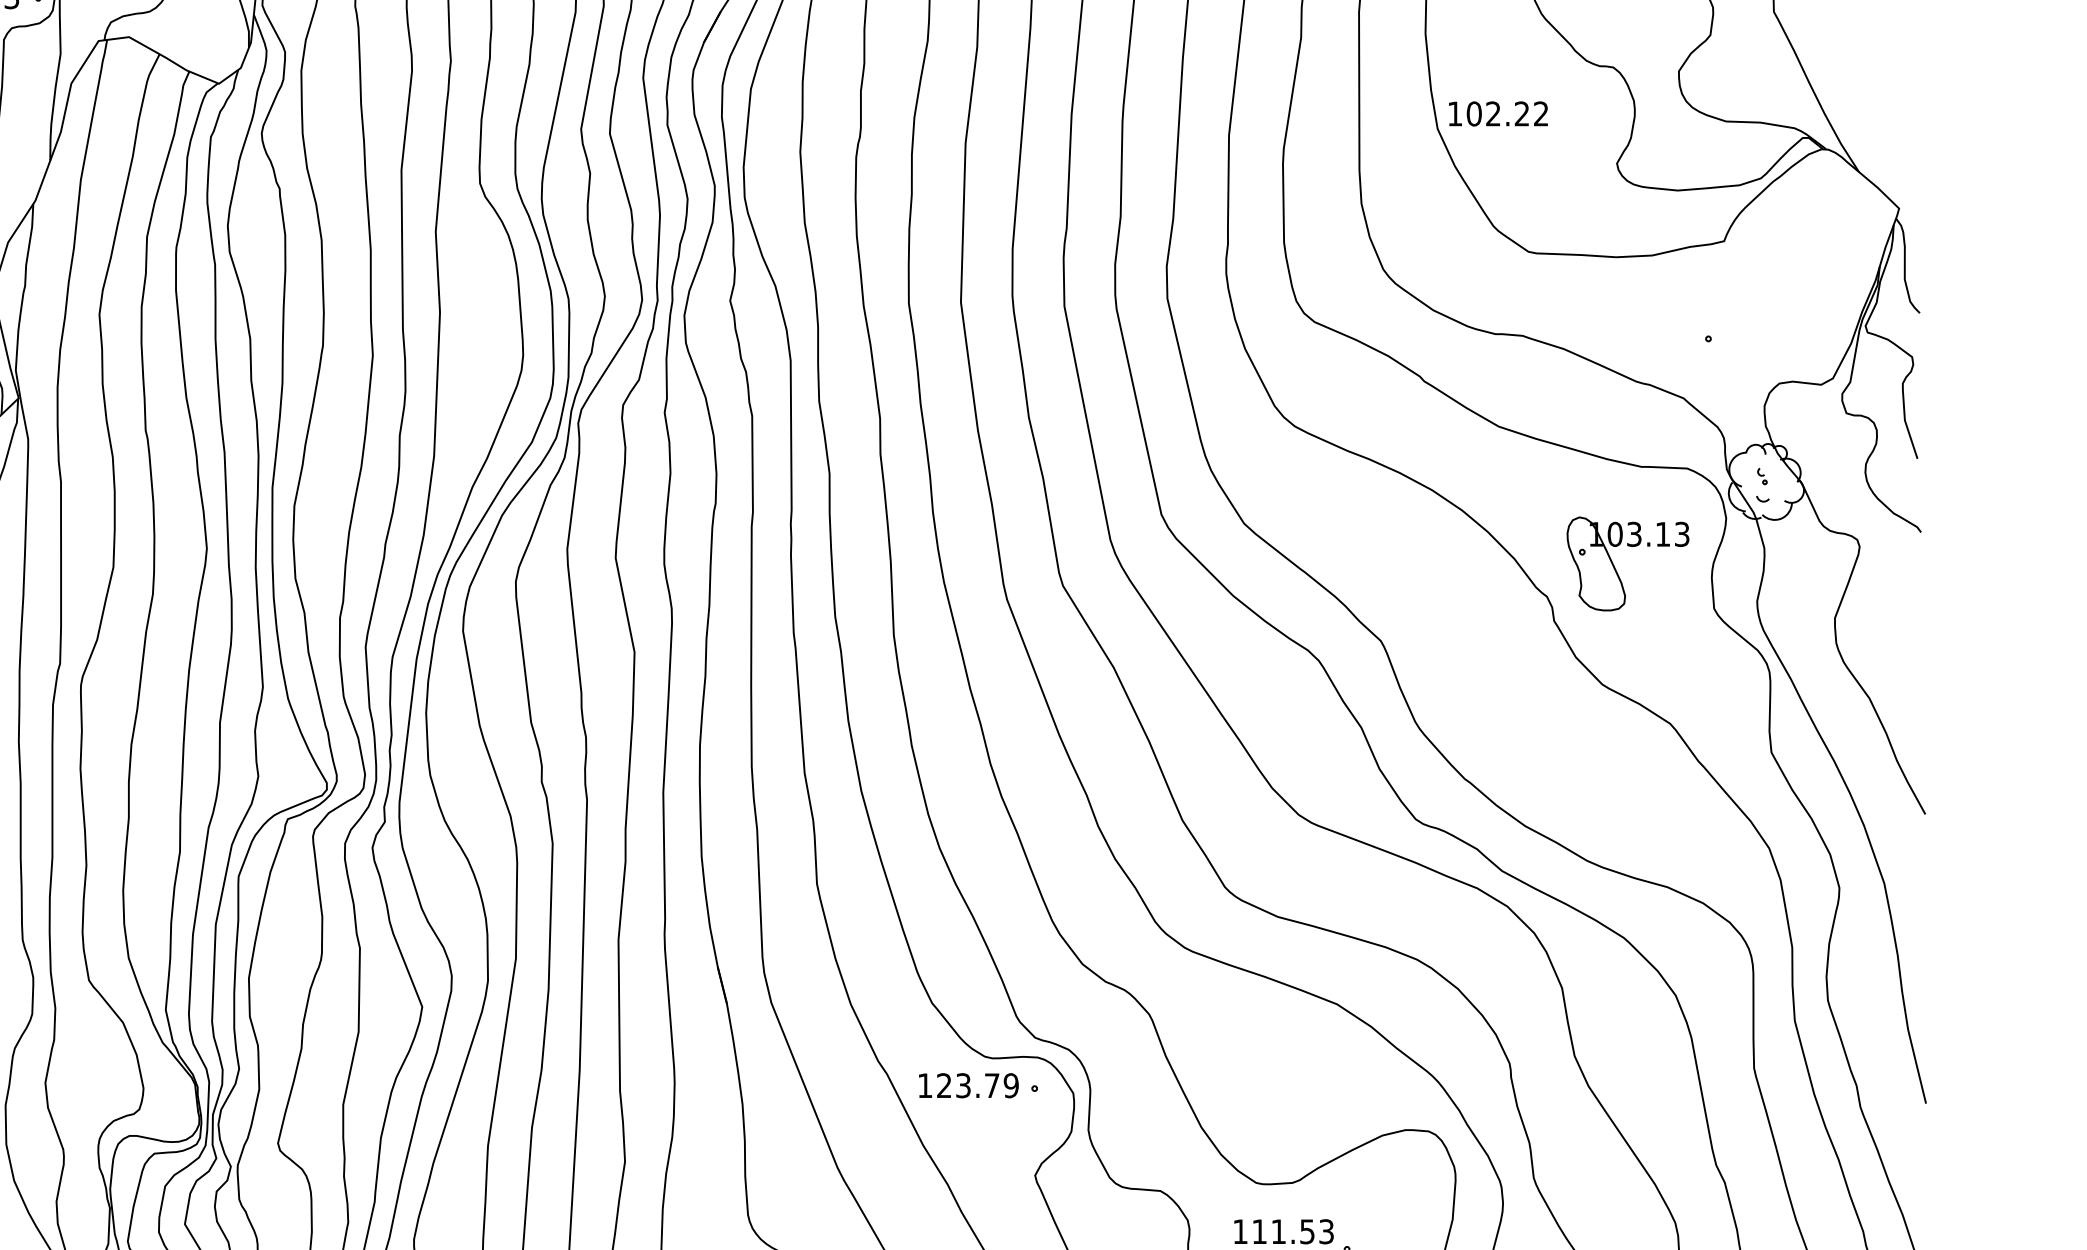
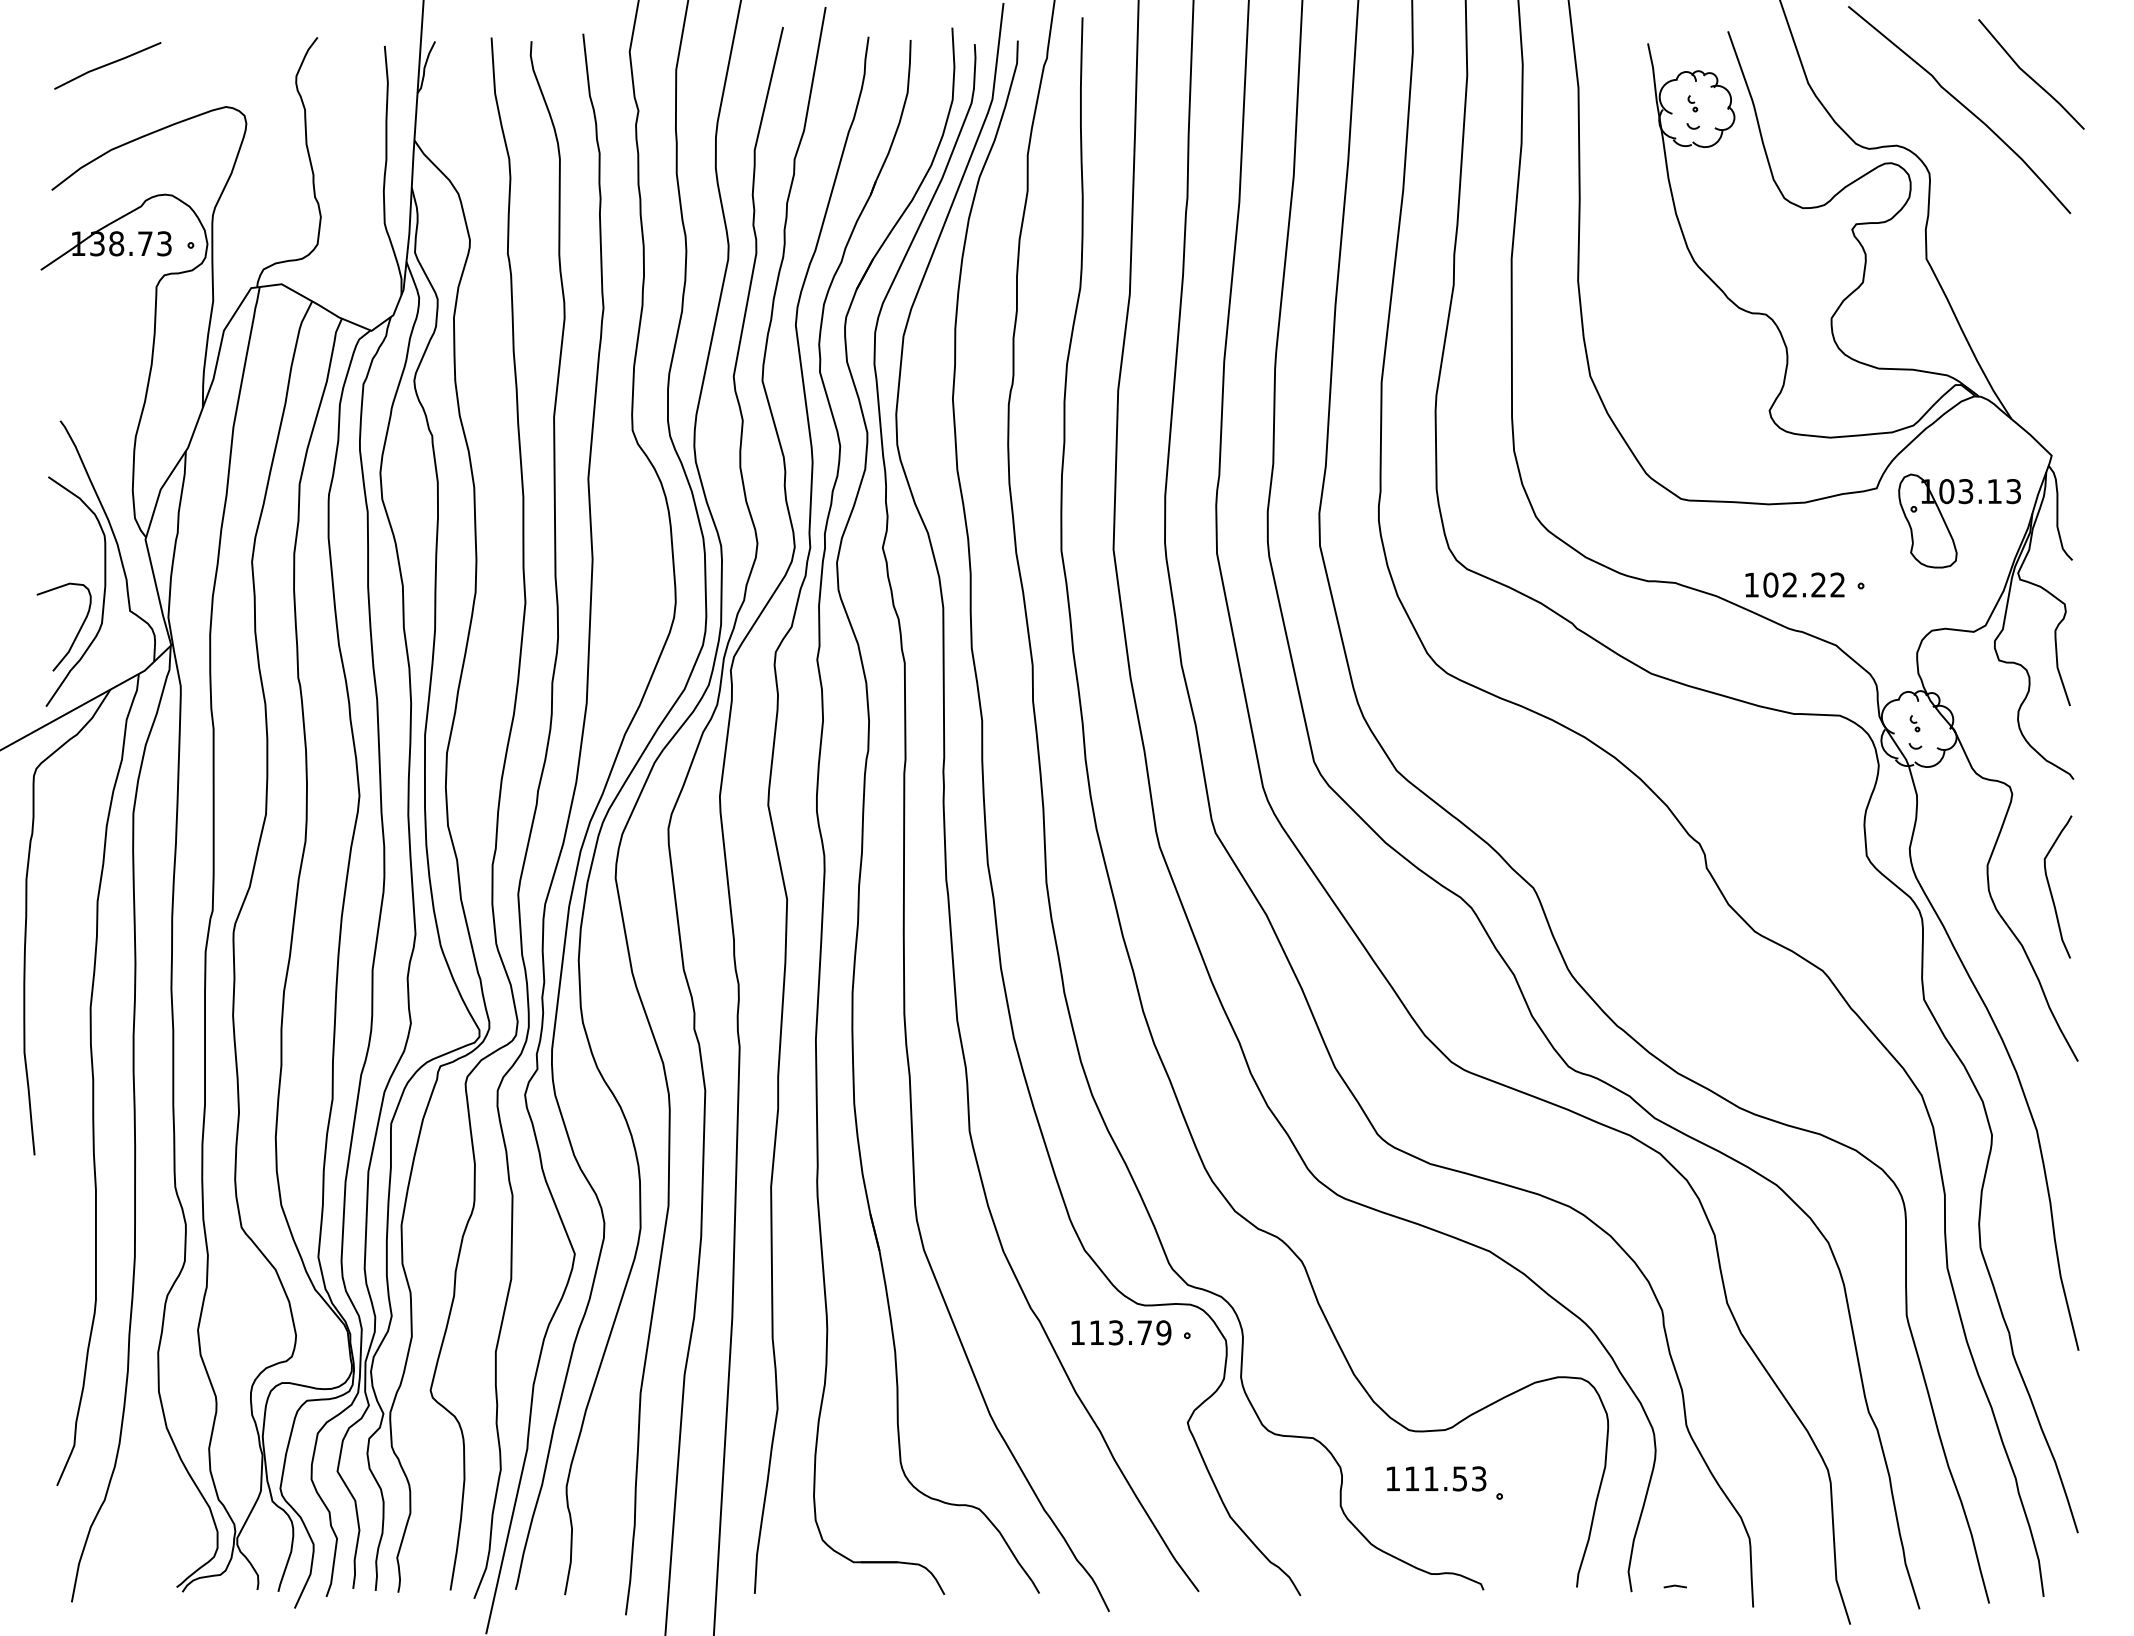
text: (1497, 113) -> (1794, 584), moved
part: (1615, 568) -> (1947, 525), moved
curve: (1897, 639) -> (2050, 886), added
text: (943, 1085) -> (1096, 1332), 123.79 -> 113.79

